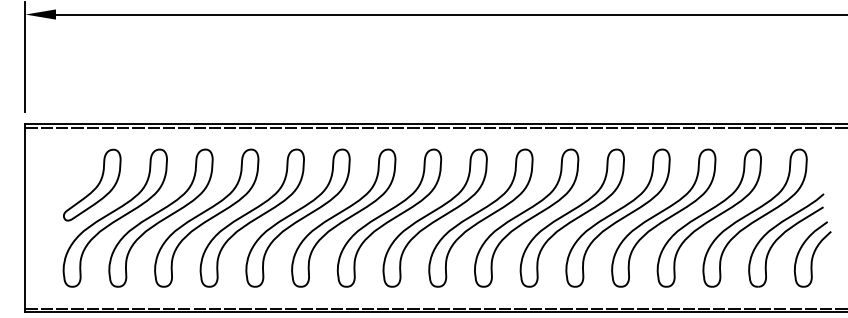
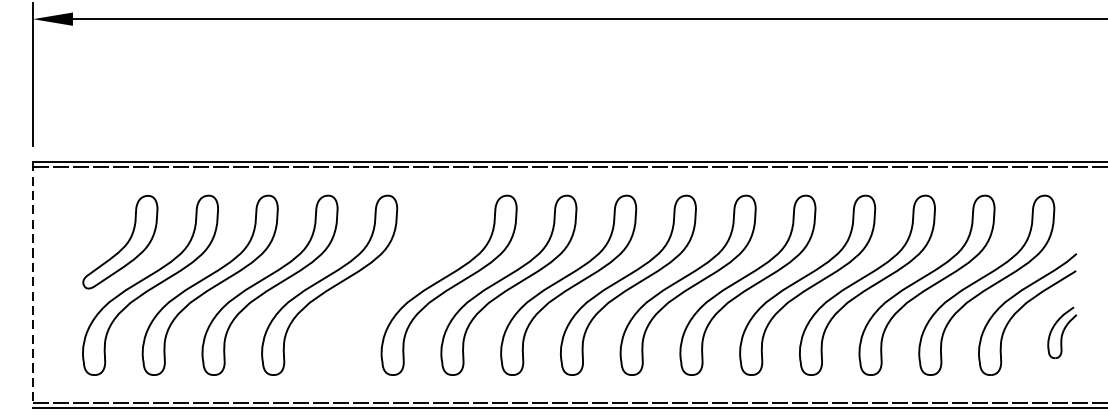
part: (297, 217) -> (388, 284), removed
line: (25, 218) -> (33, 285), solid -> dashed
part: (812, 254) -> (1061, 332), size x0.6

